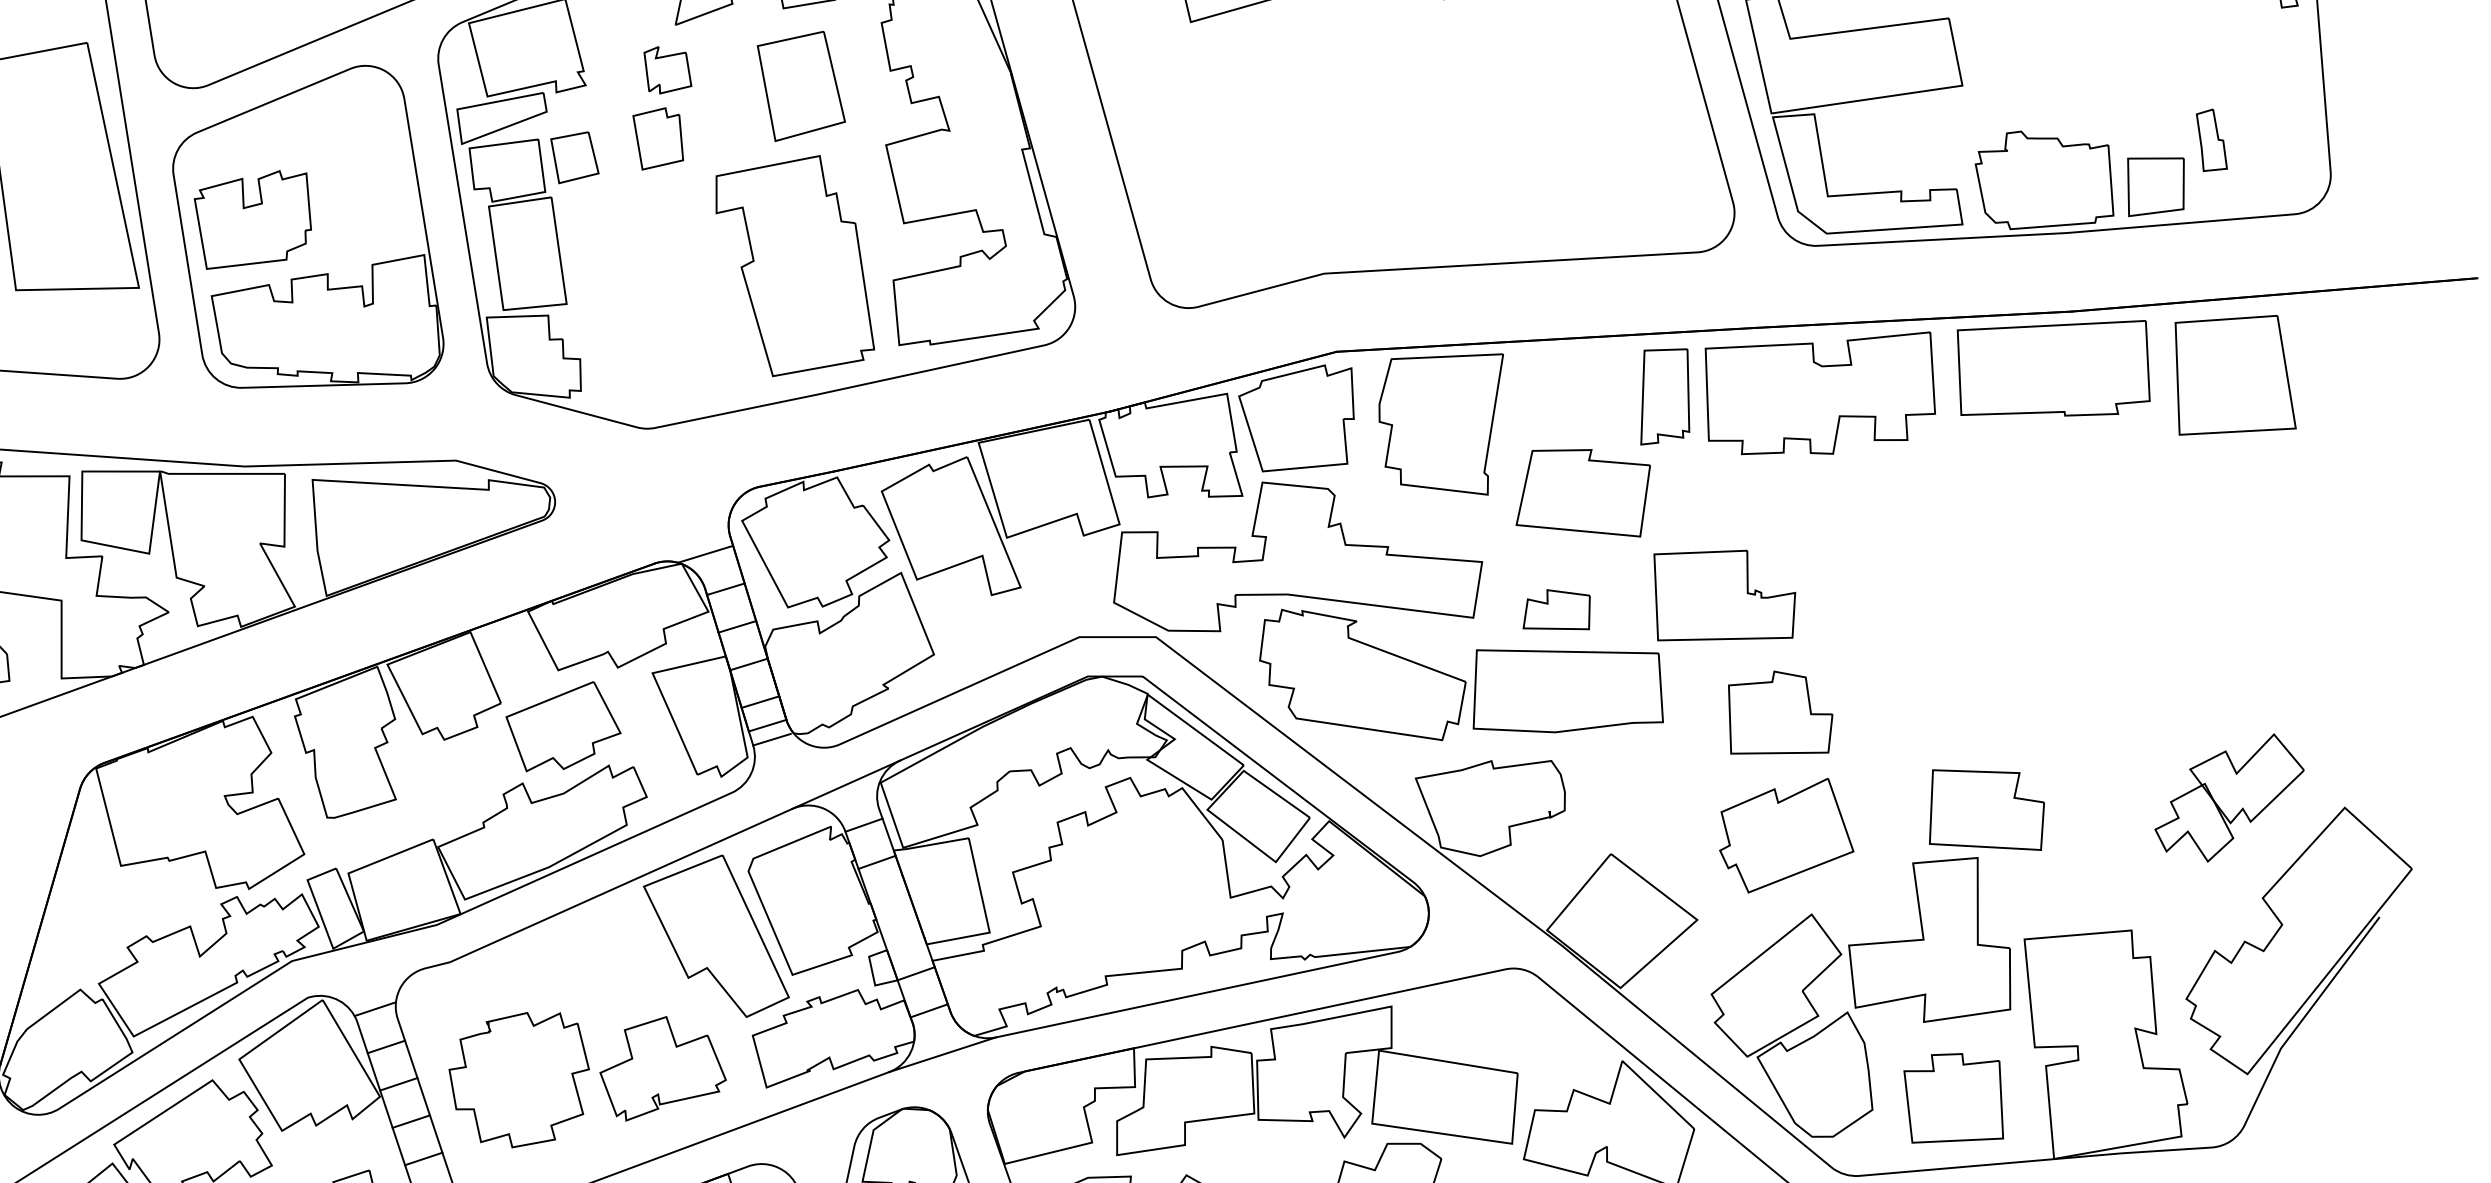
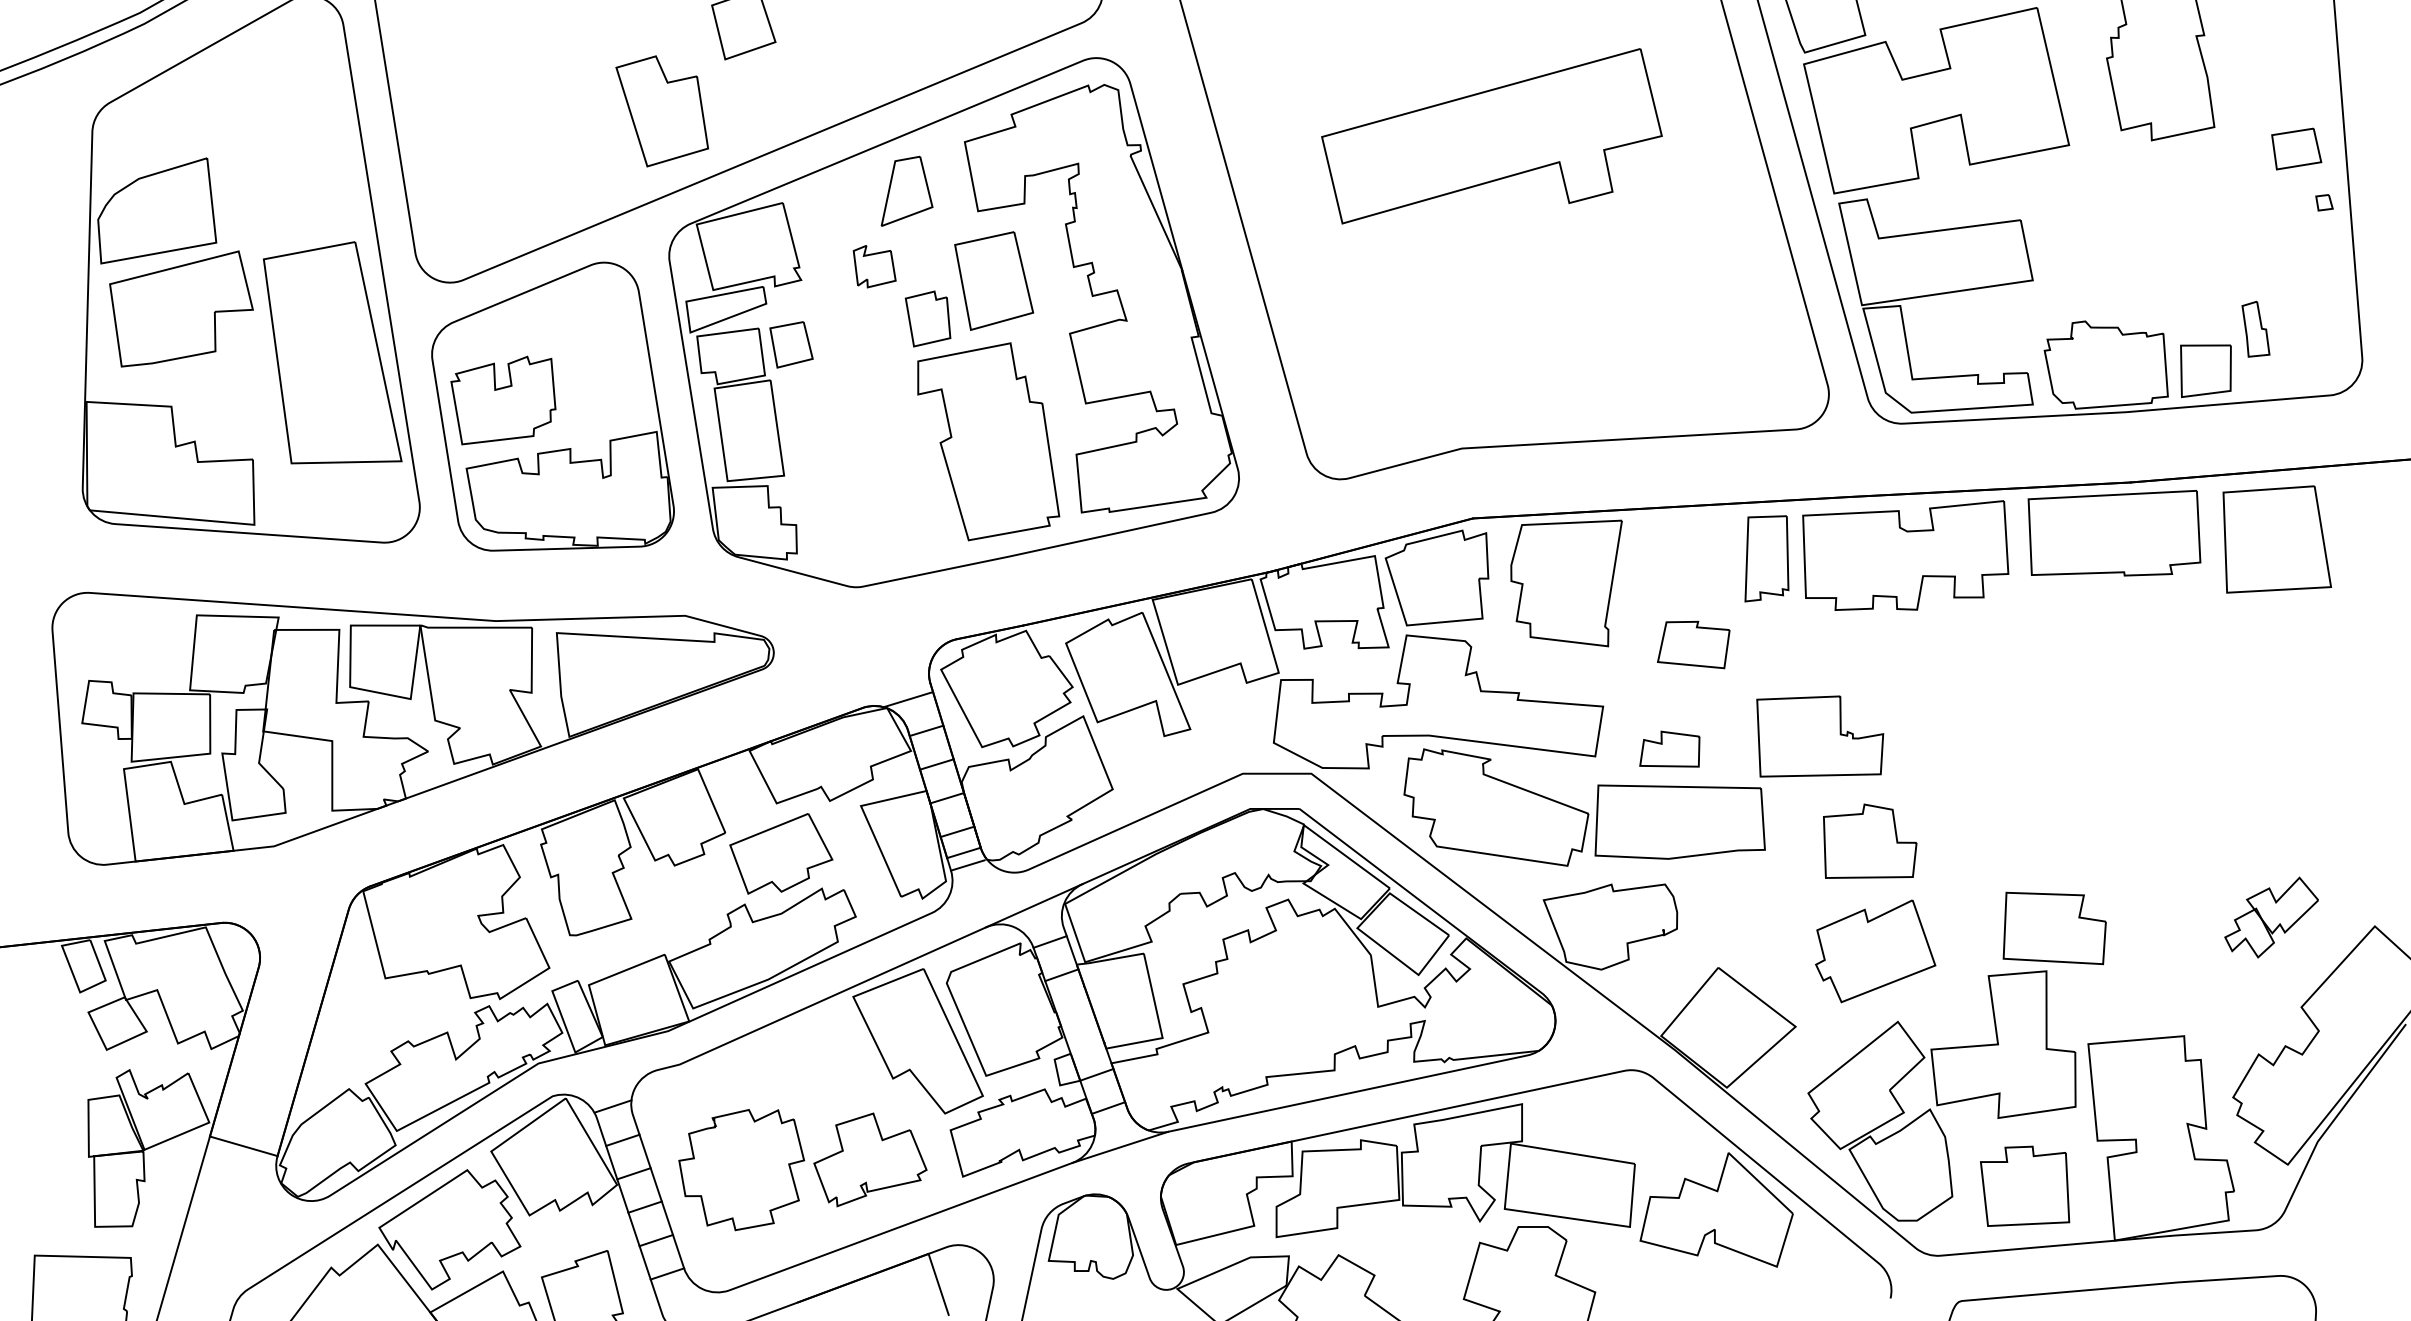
part: (657, 138) -> (927, 318), moved
part: (1583, 492) -> (1693, 644), size x0.6
part: (2229, 797) -> (2271, 917), size x0.7

